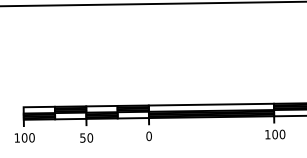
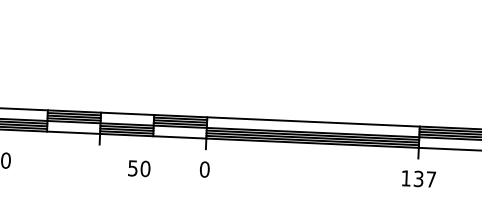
text: (278, 134) -> (424, 179), 100 -> 137
text: (86, 137) -> (139, 167), moved

